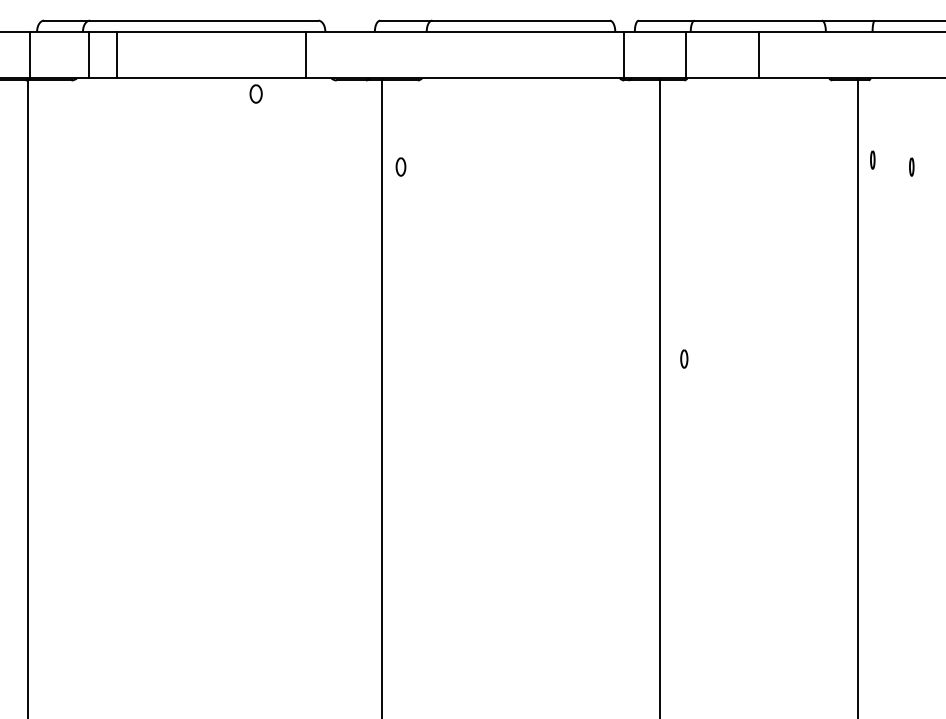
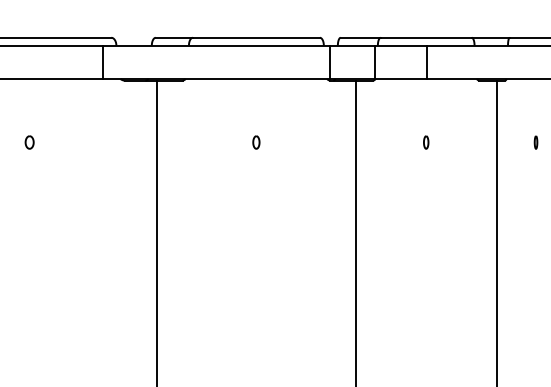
part: (255, 93) -> (29, 142), moved
part: (872, 159) -> (507, 137), removed
part: (400, 166) -> (256, 142), moved
part: (684, 358) -> (426, 142), moved

